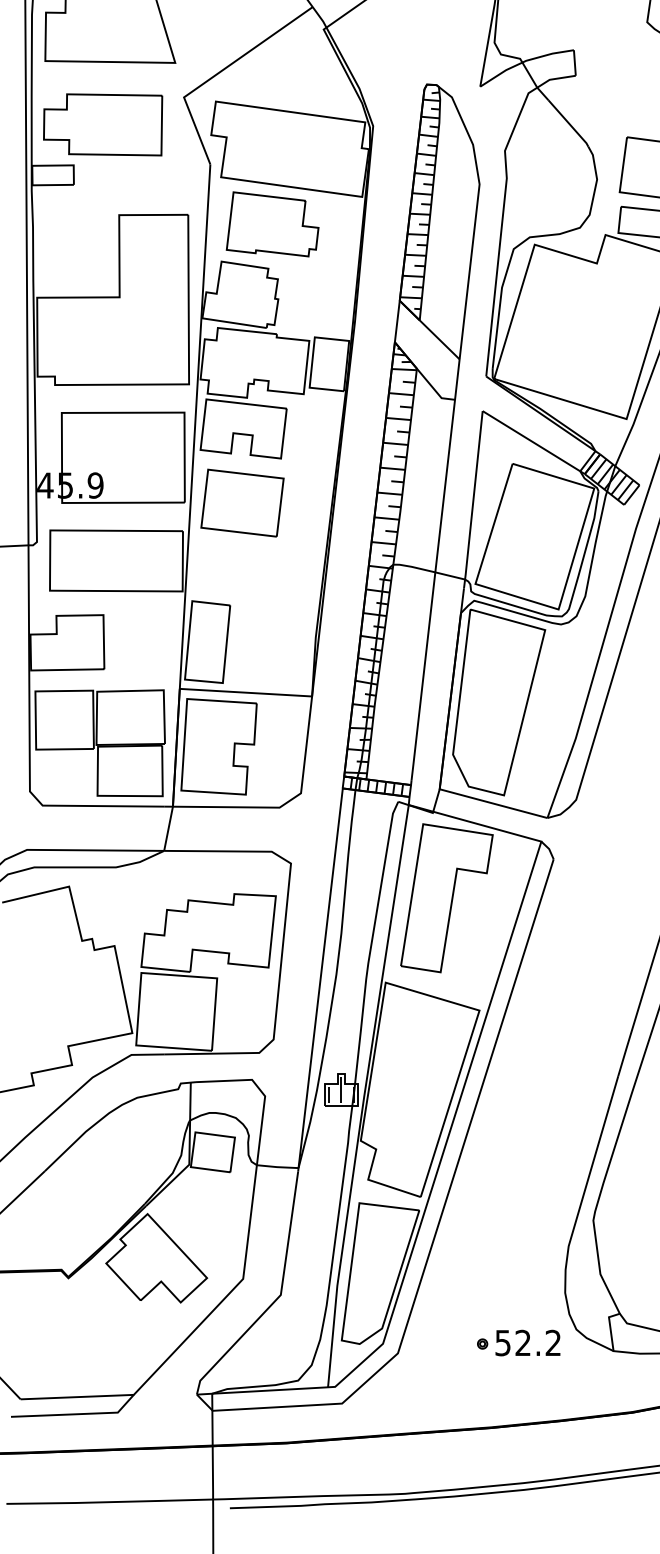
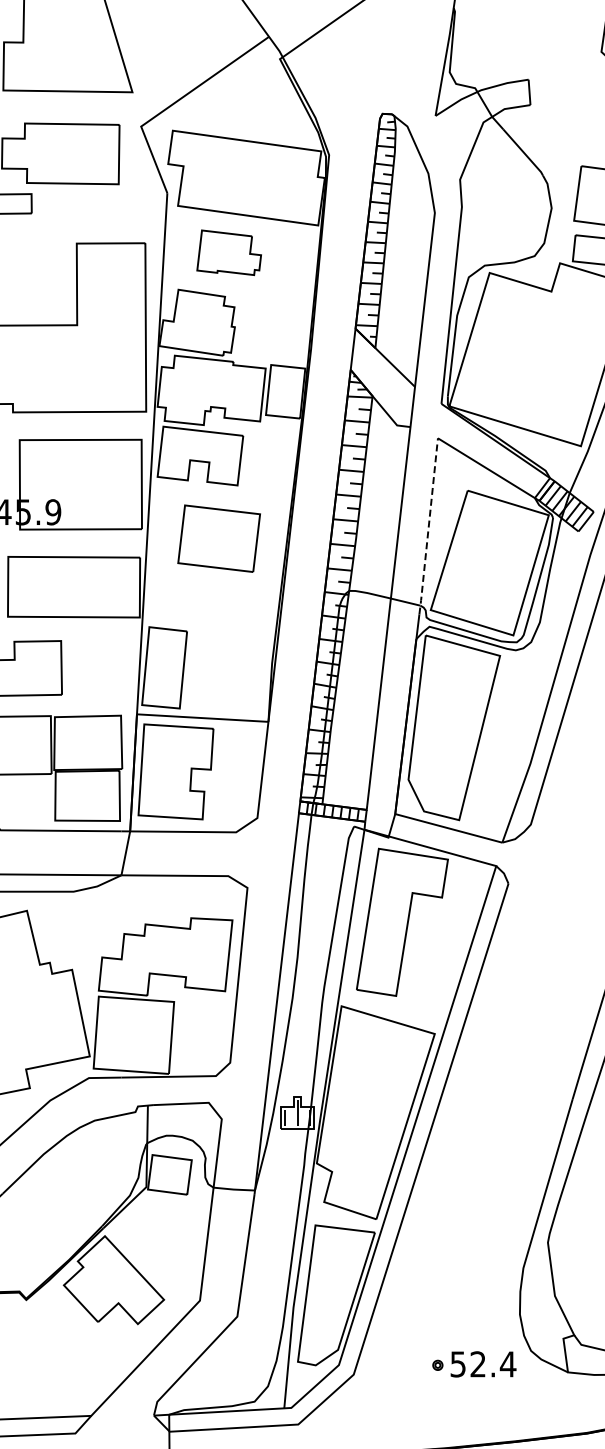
part: (272, 224) -> (229, 252), size x0.7
line: (473, 501) -> (428, 528), solid -> dashed
part: (242, 502) -> (219, 538), moved
text: (553, 1342) -> (508, 1363), 52.2 -> 52.4

